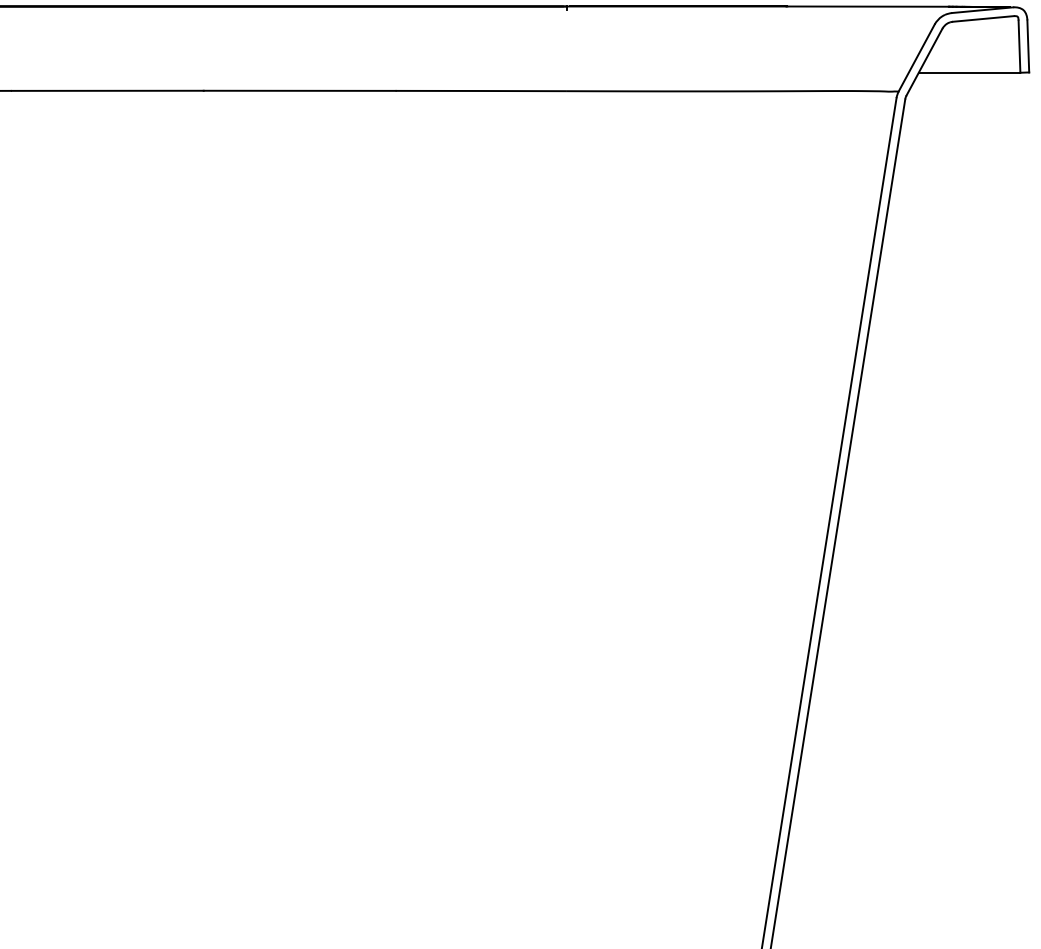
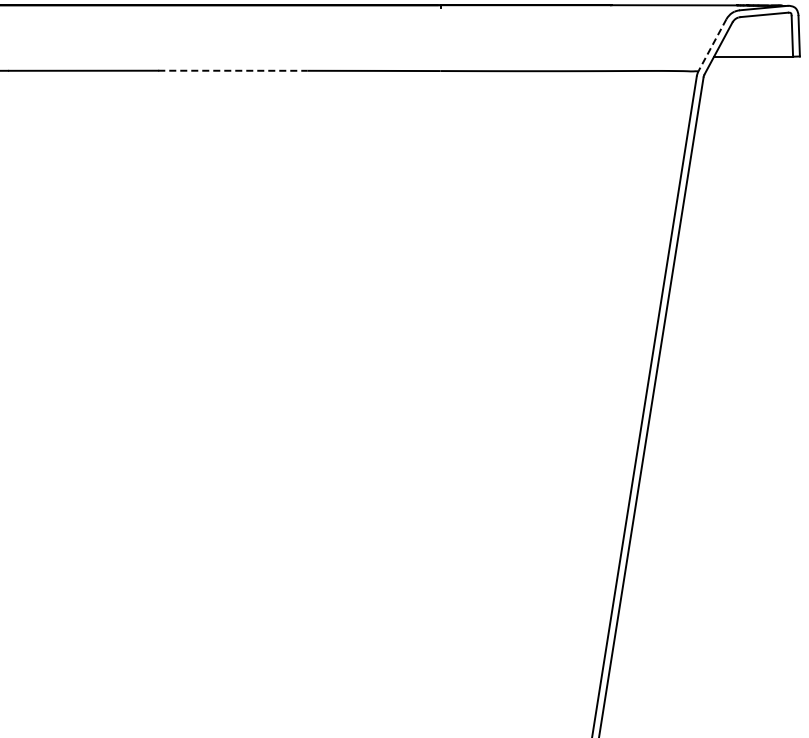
line: (916, 58) -> (712, 45), solid -> dashed
line: (299, 90) -> (232, 70), solid -> dashed

